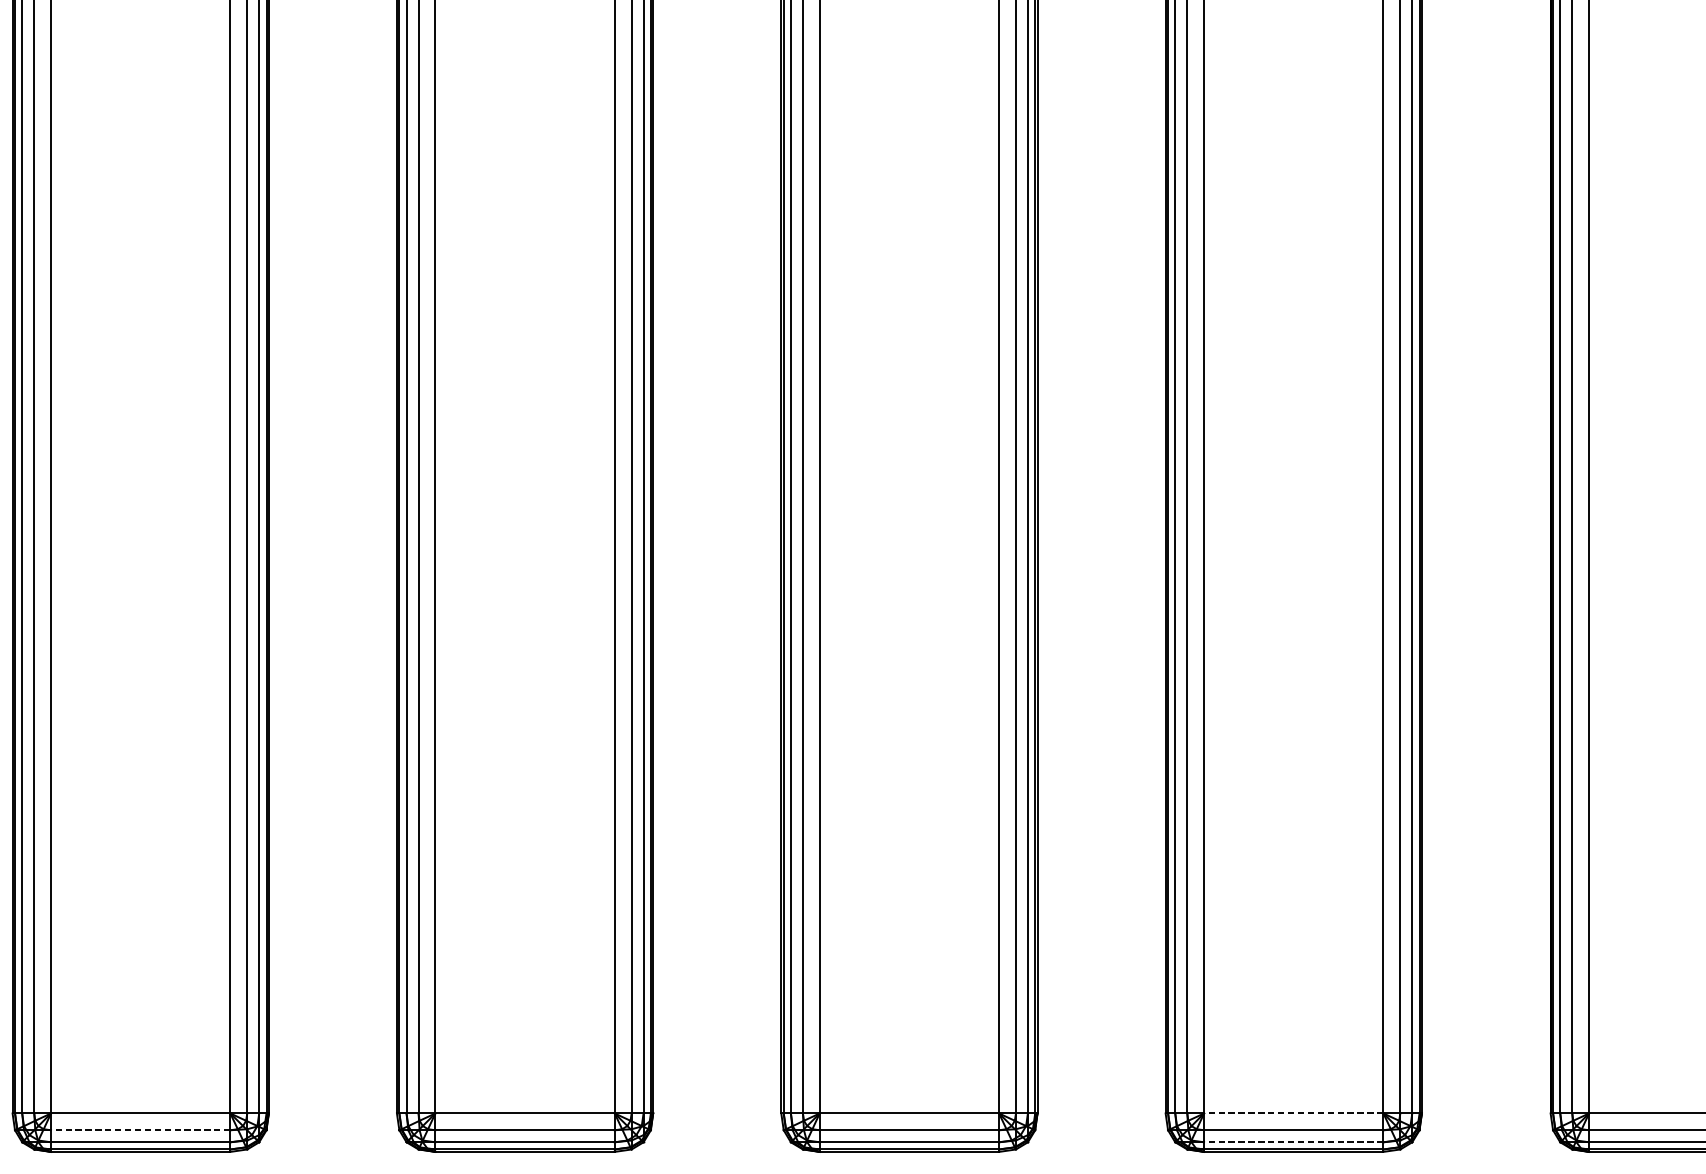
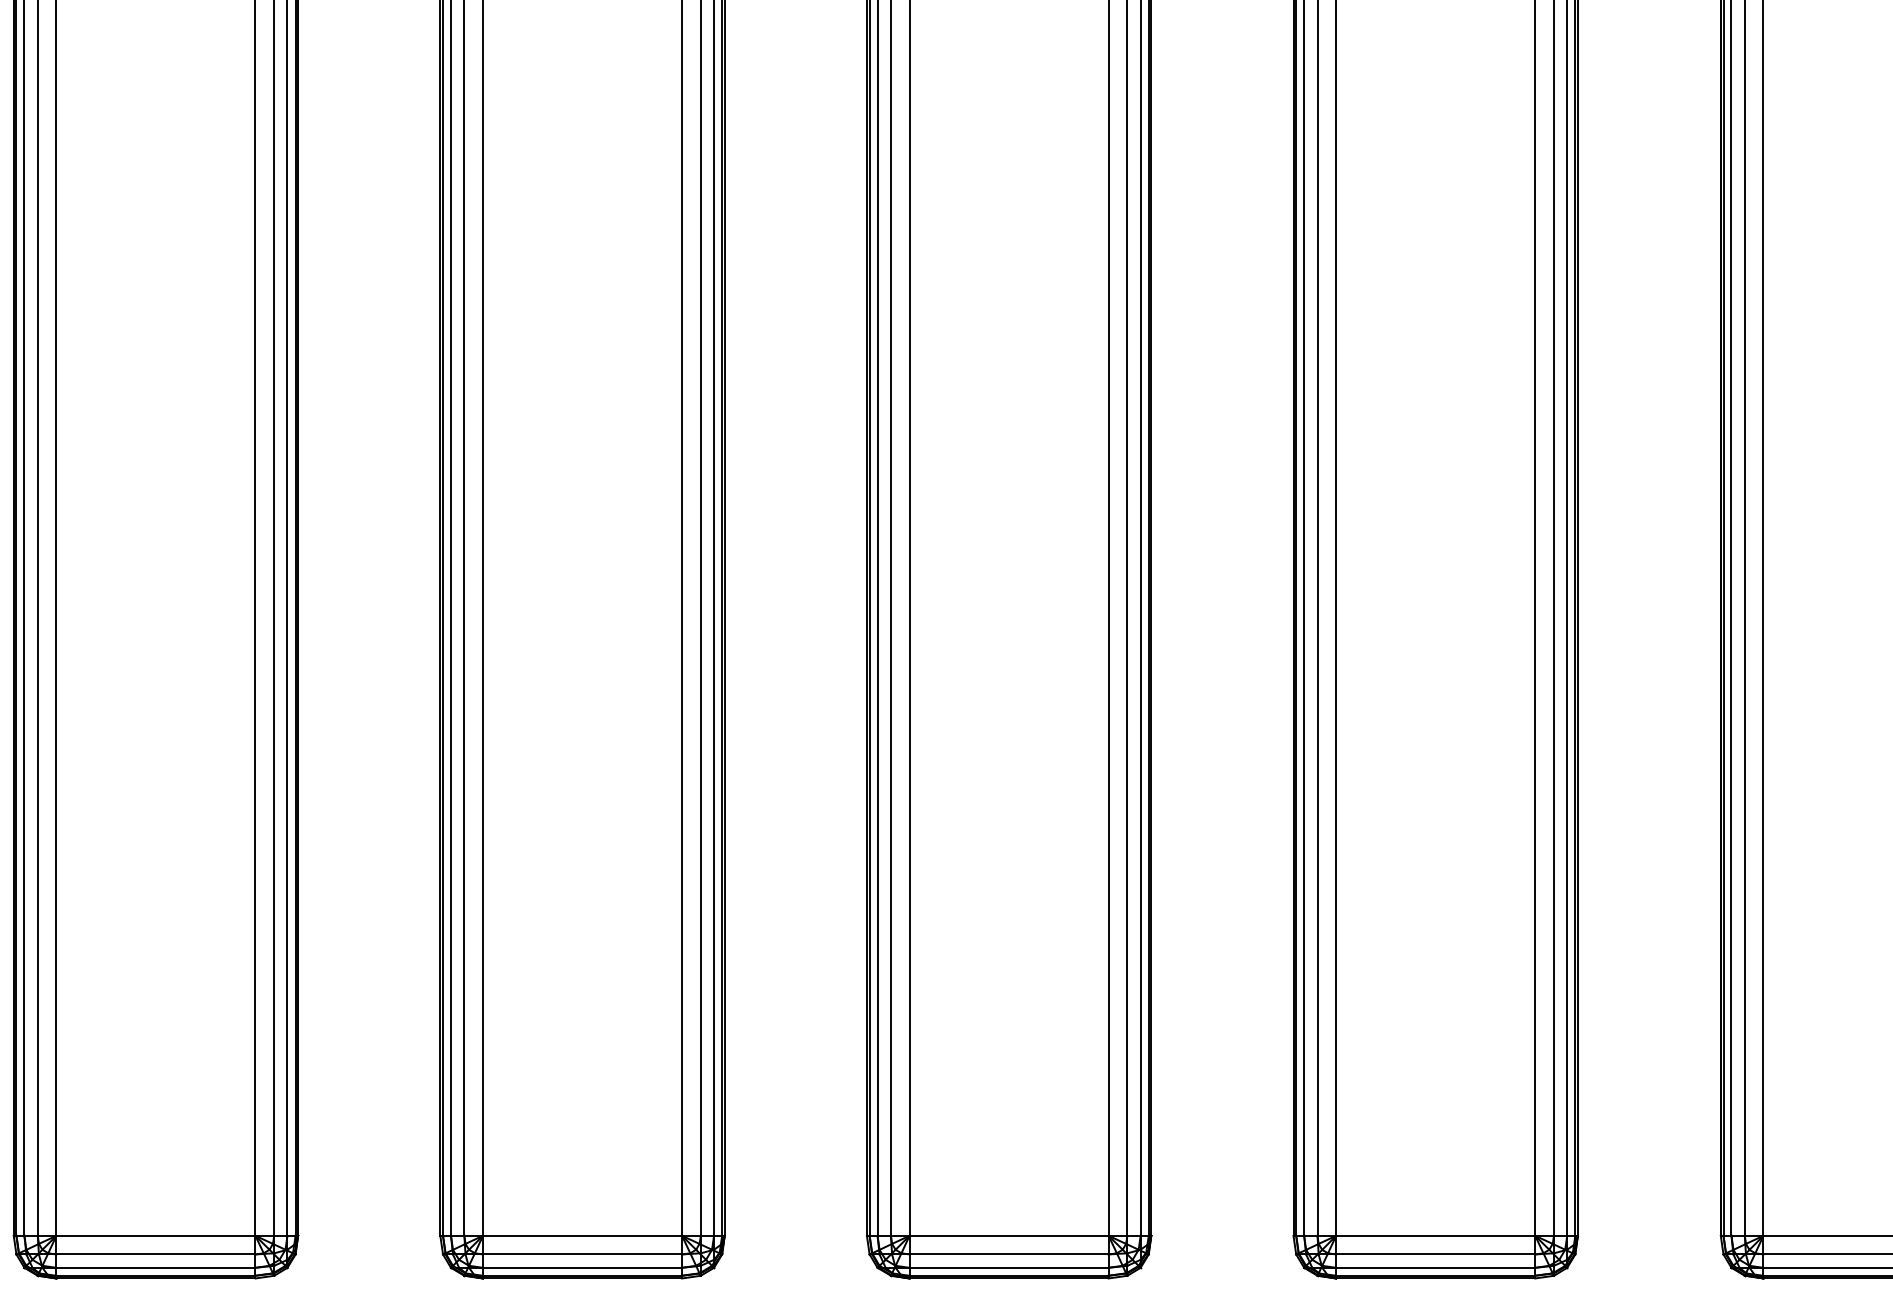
line: (1293, 1113) -> (1435, 1235), dashed -> solid
line: (140, 1130) -> (155, 1254), dashed -> solid
line: (1293, 1142) -> (1435, 1267), dashed -> solid

